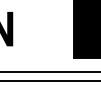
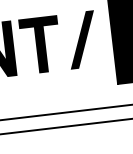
fill: (29, 28) -> (40, 44), added
fill: (55, 28) -> (82, 39), added

